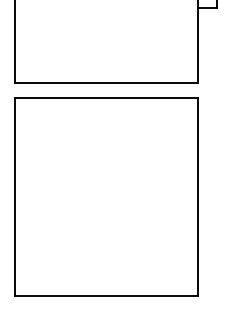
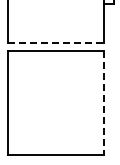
line: (107, 82) -> (56, 43), solid -> dashed
line: (198, 196) -> (104, 103), solid -> dashed

